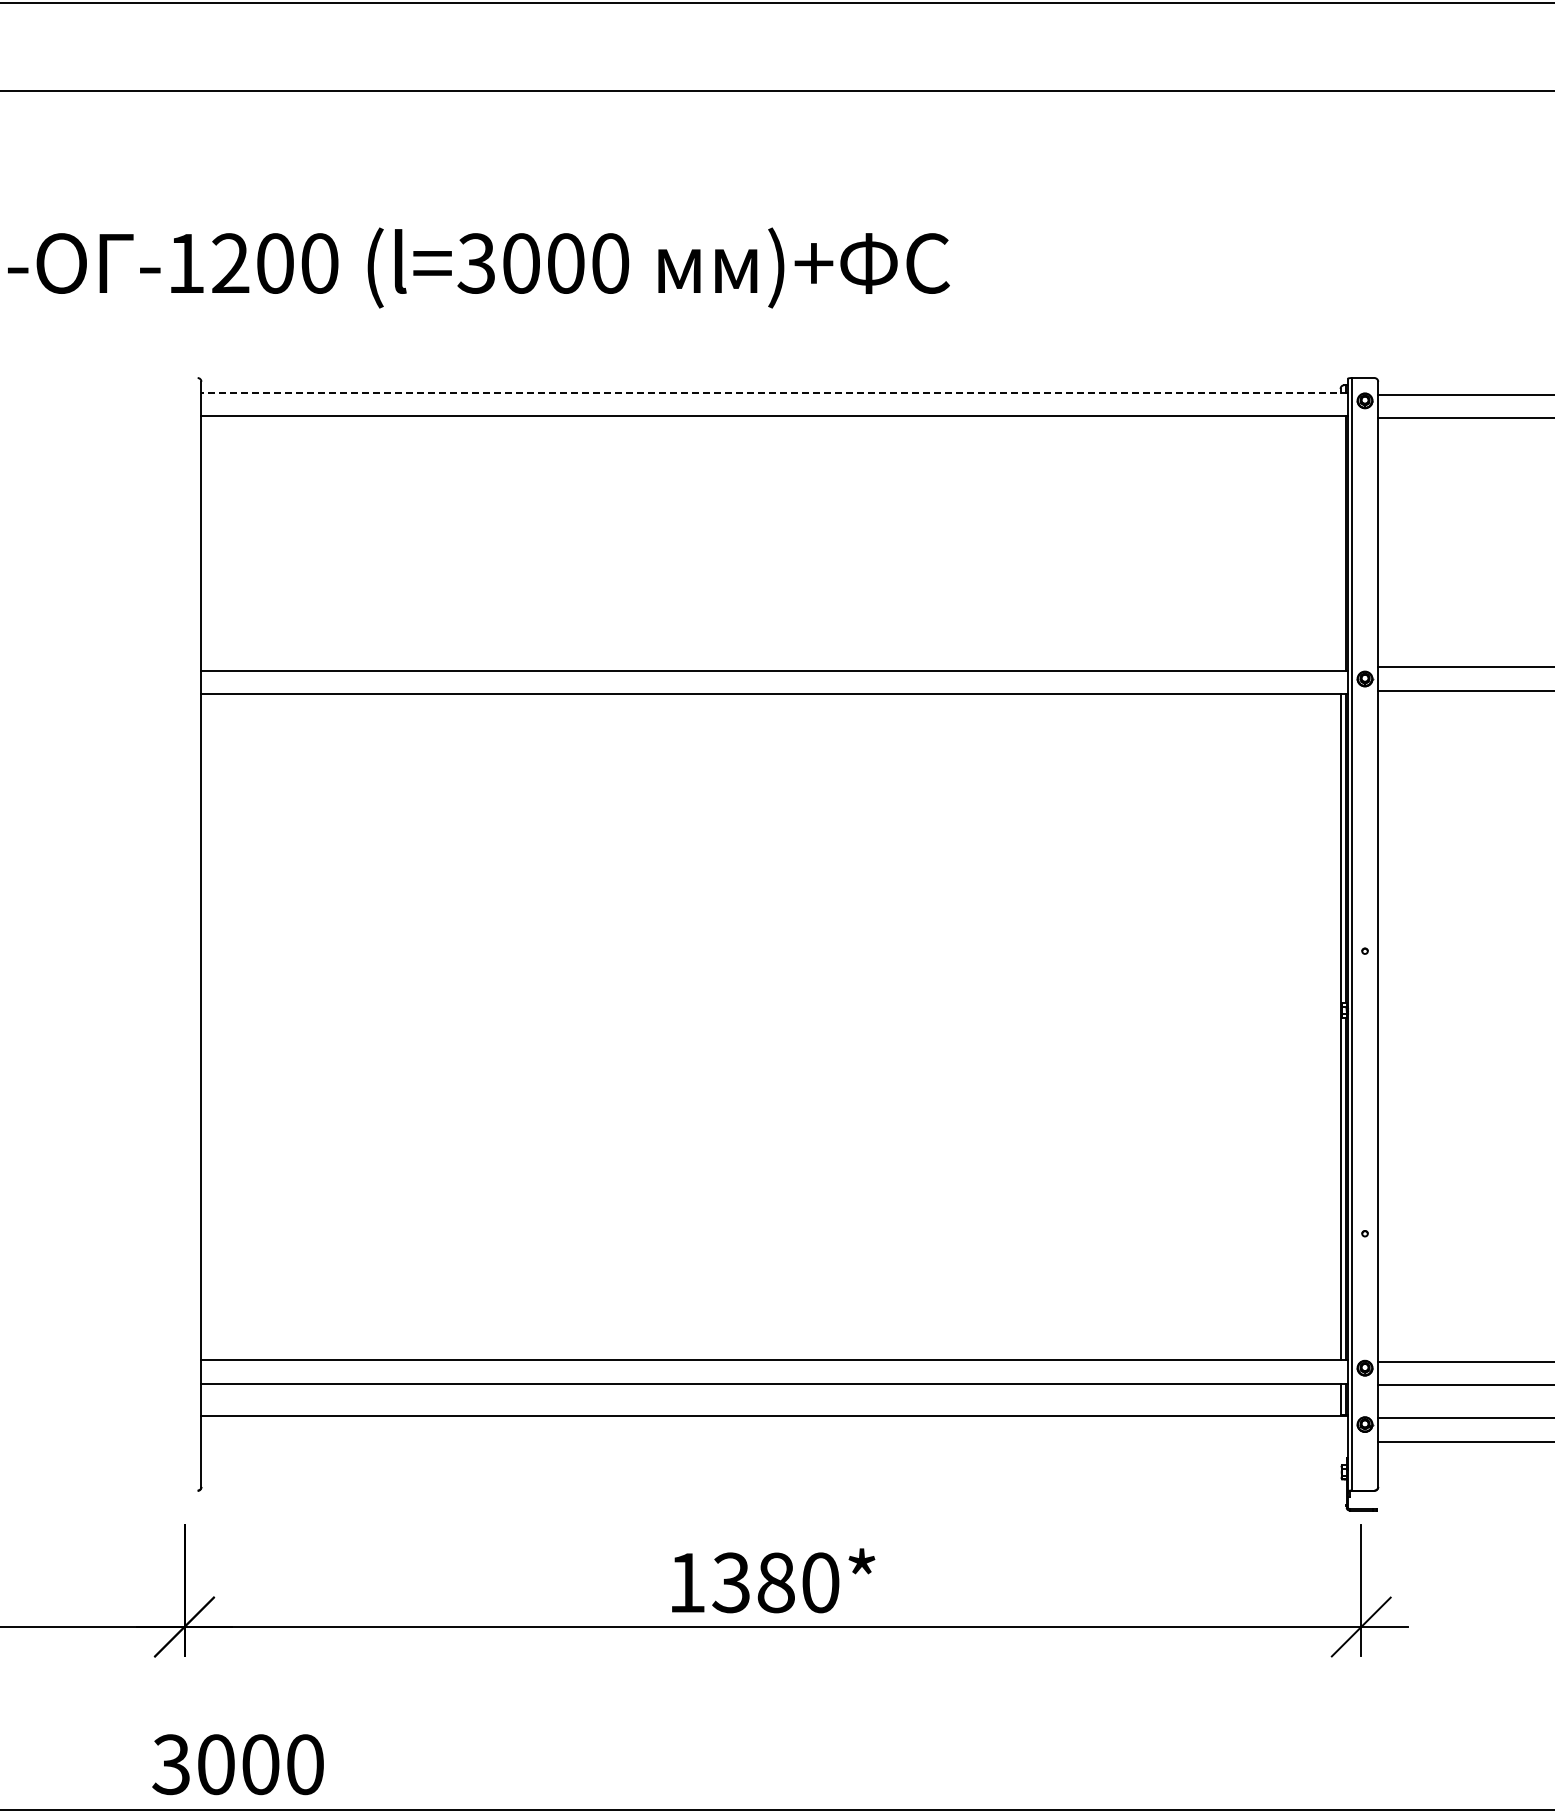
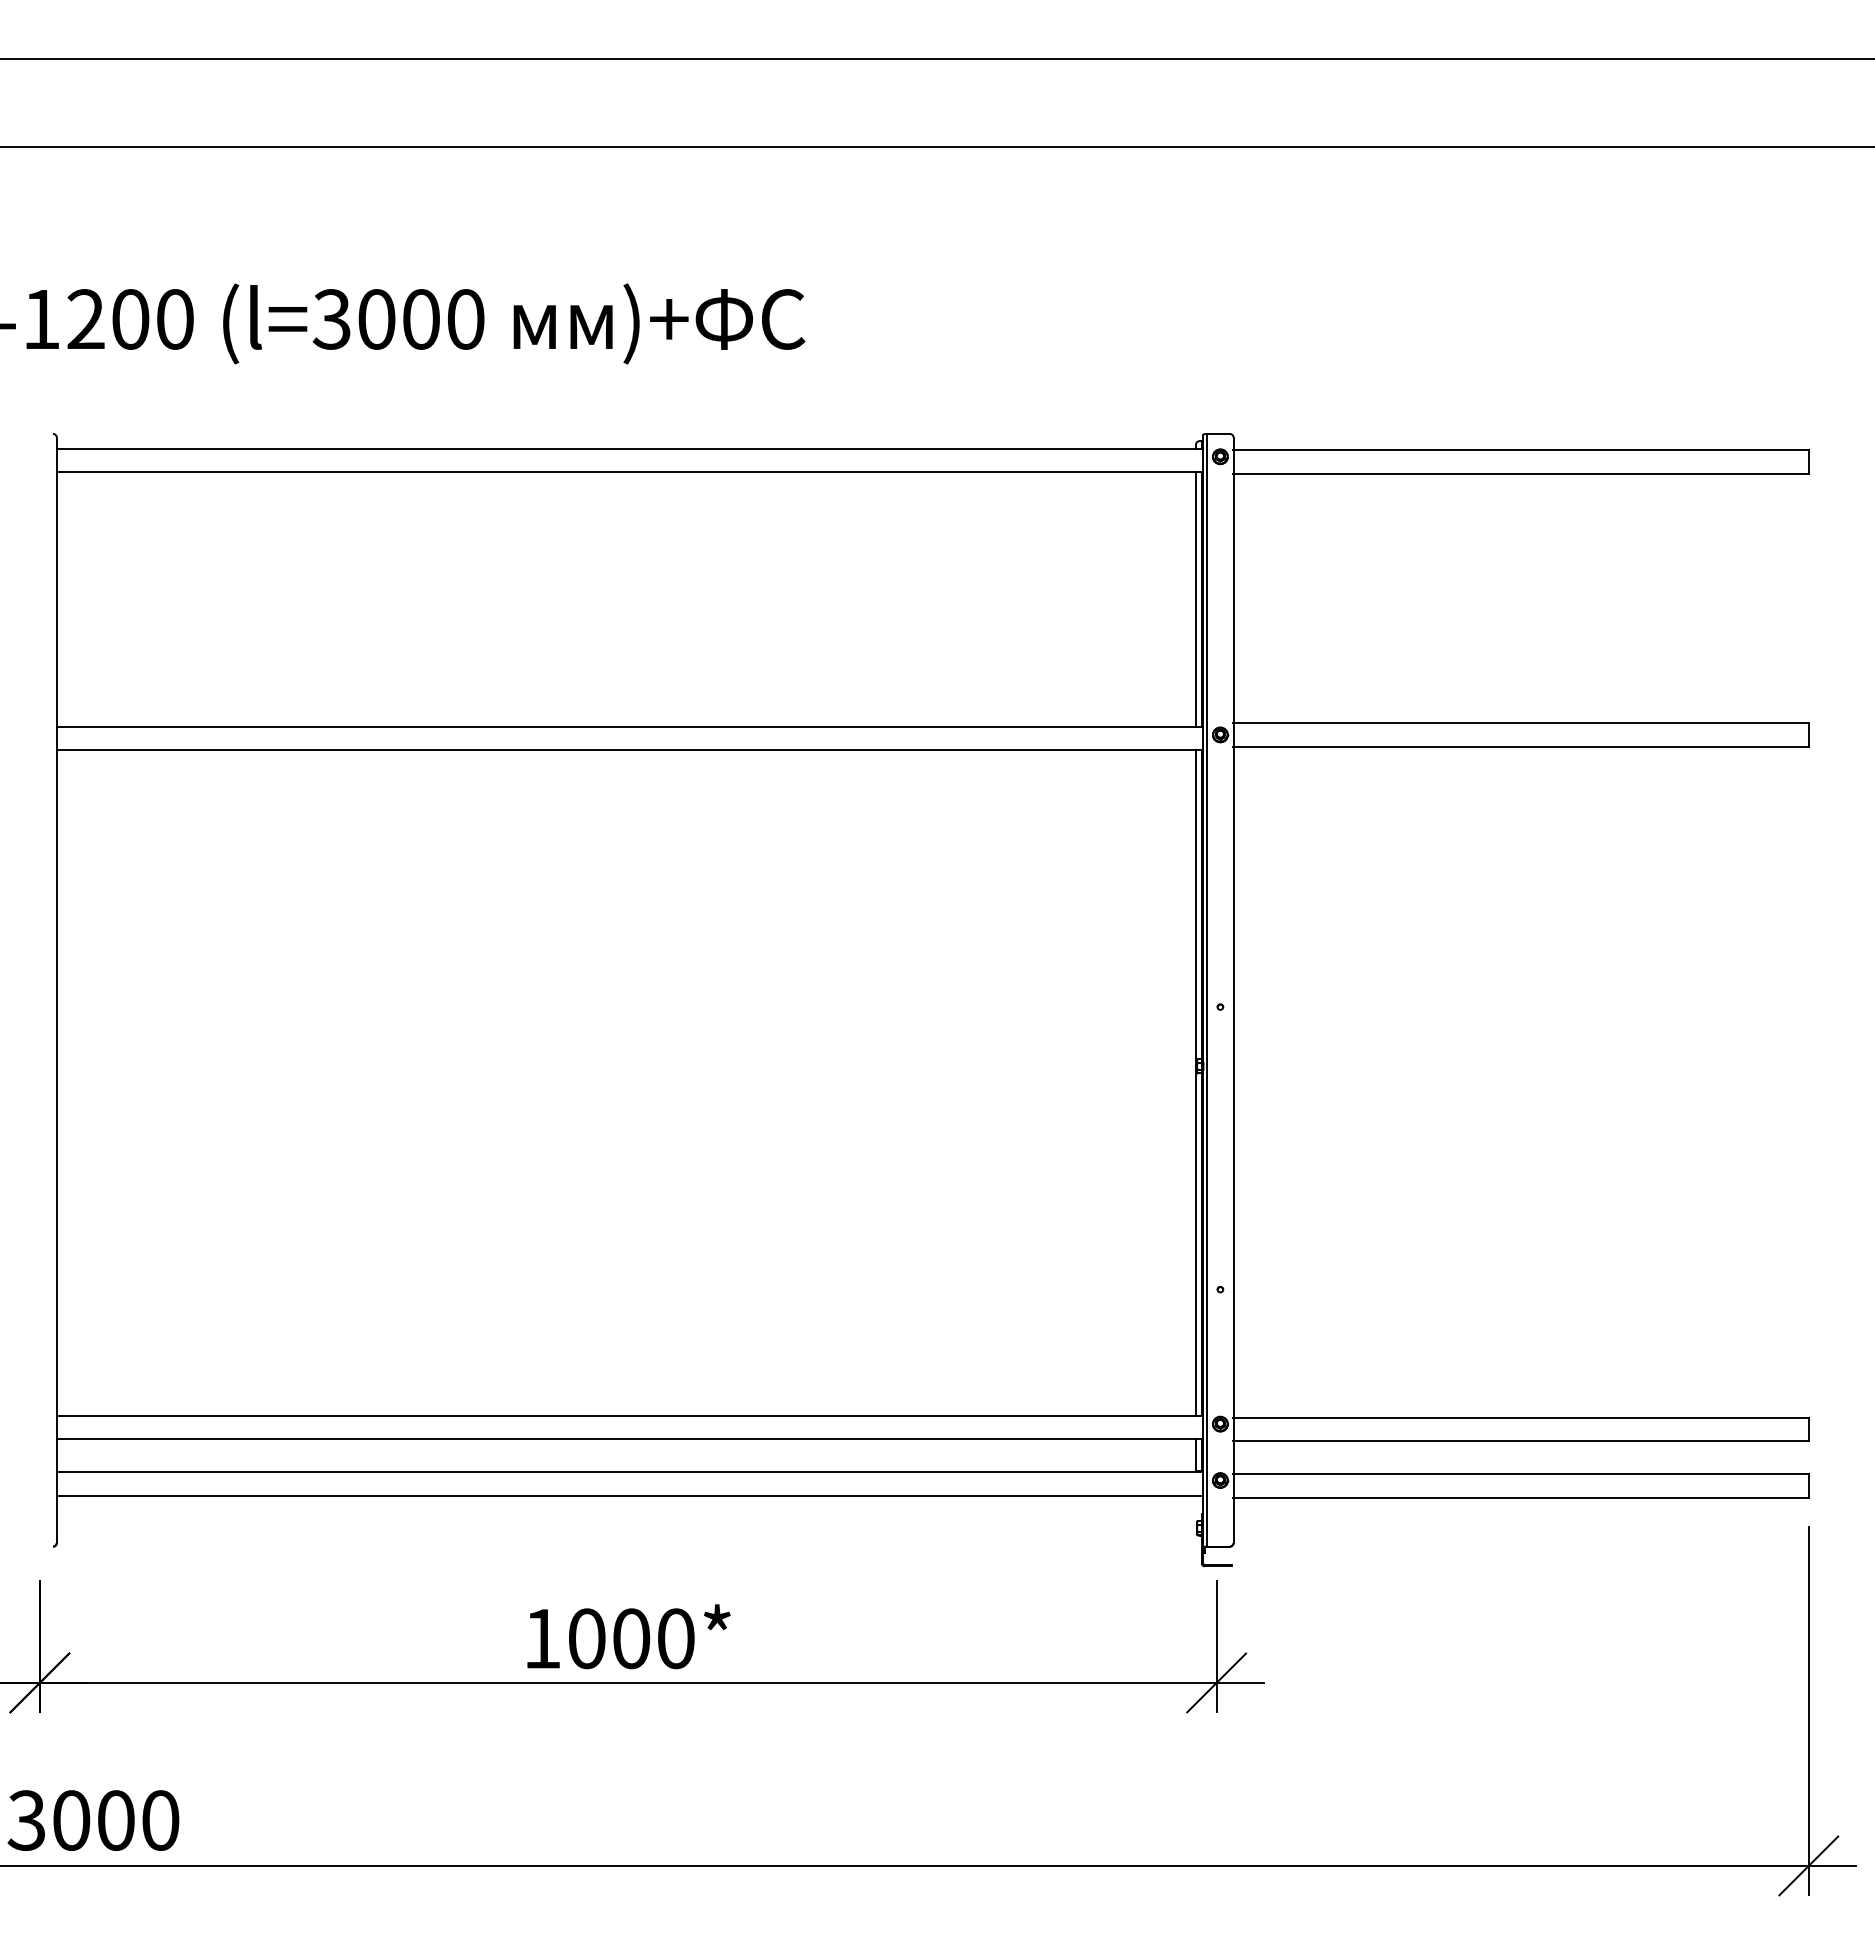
line: (774, 392) -> (629, 448), dashed -> solid
line: (1340, 543) -> (1195, 599), added
line: (774, 1439) -> (629, 1495), added
text: (753, 1582) -> (608, 1638), 1380* -> 1000*

